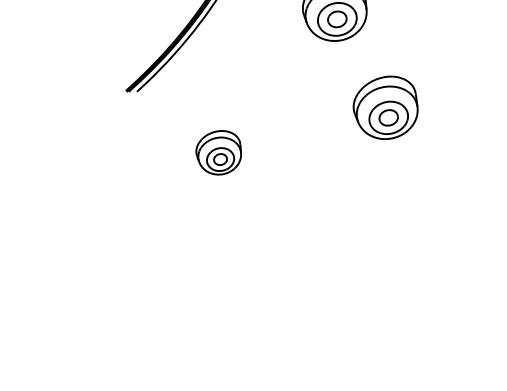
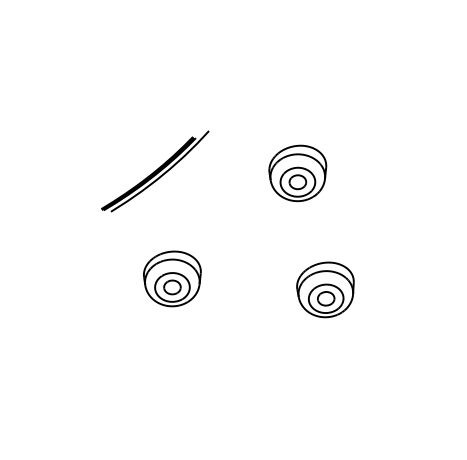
part: (385, 107) -> (325, 289), moved
part: (219, 152) -> (172, 278), size x1.43

